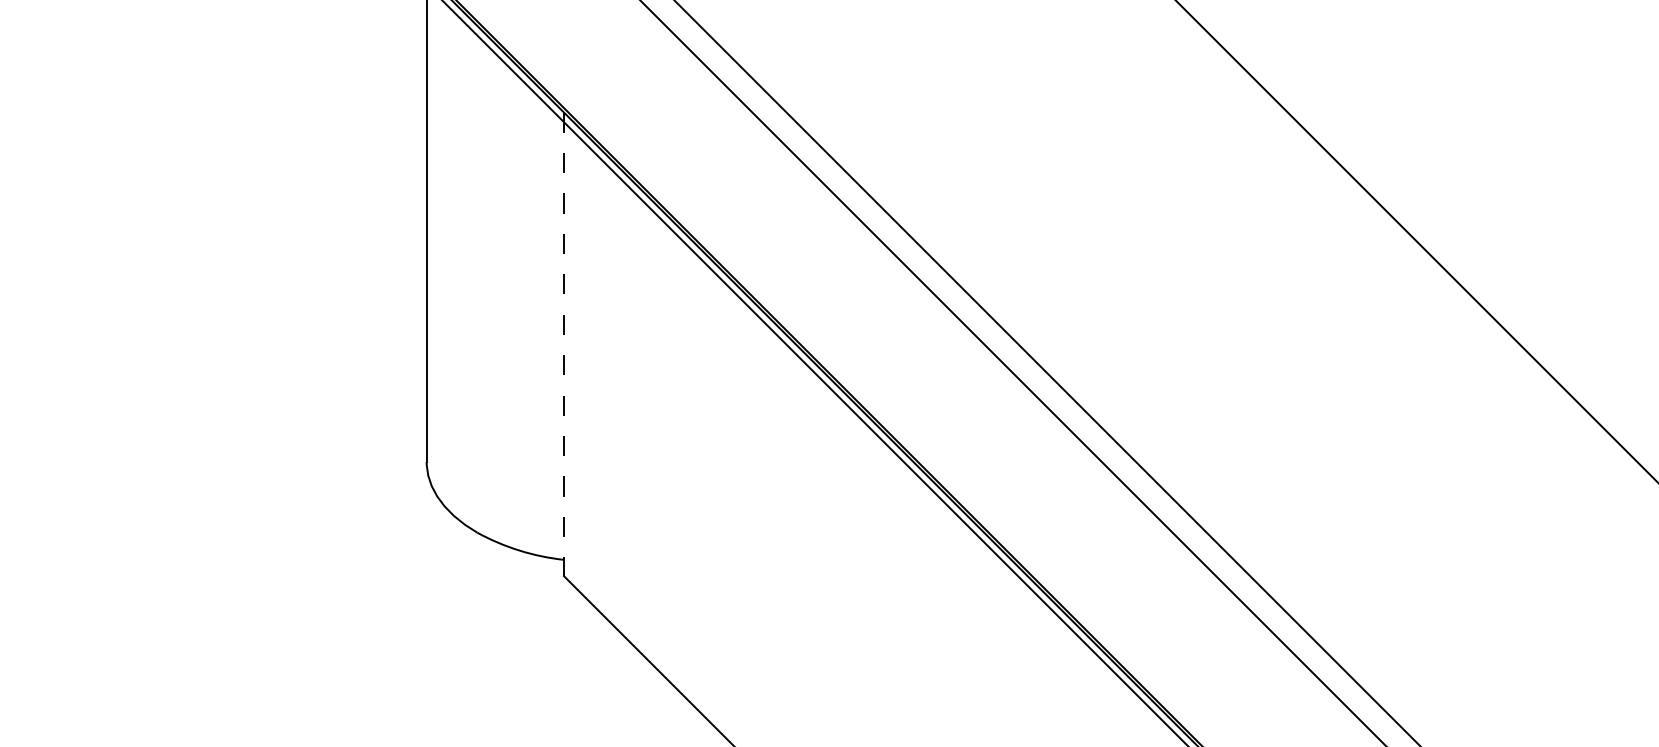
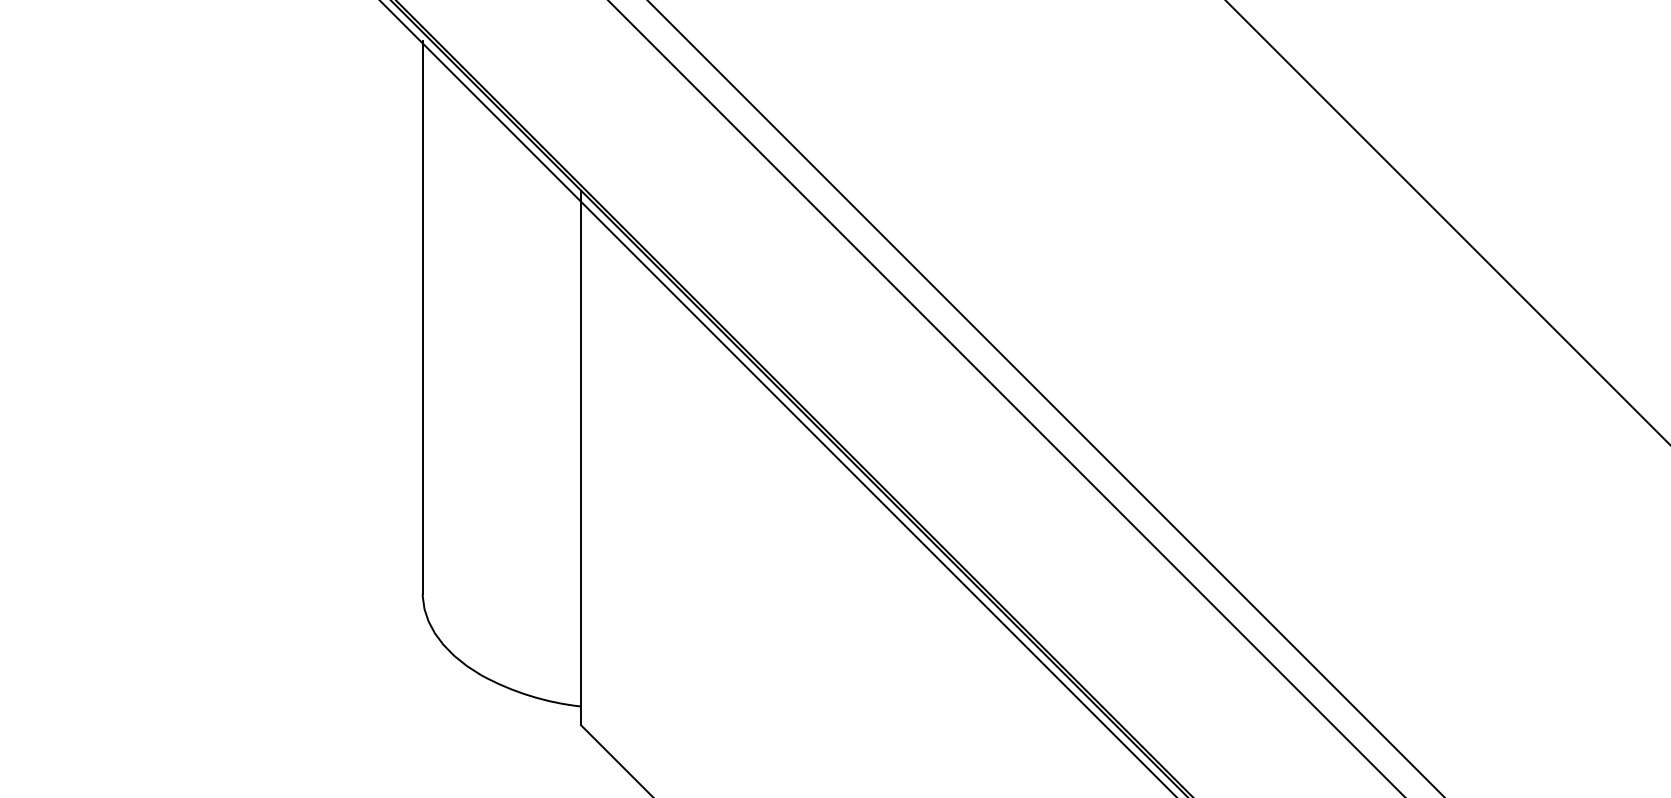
line: (564, 344) -> (581, 458), dashed -> solid

